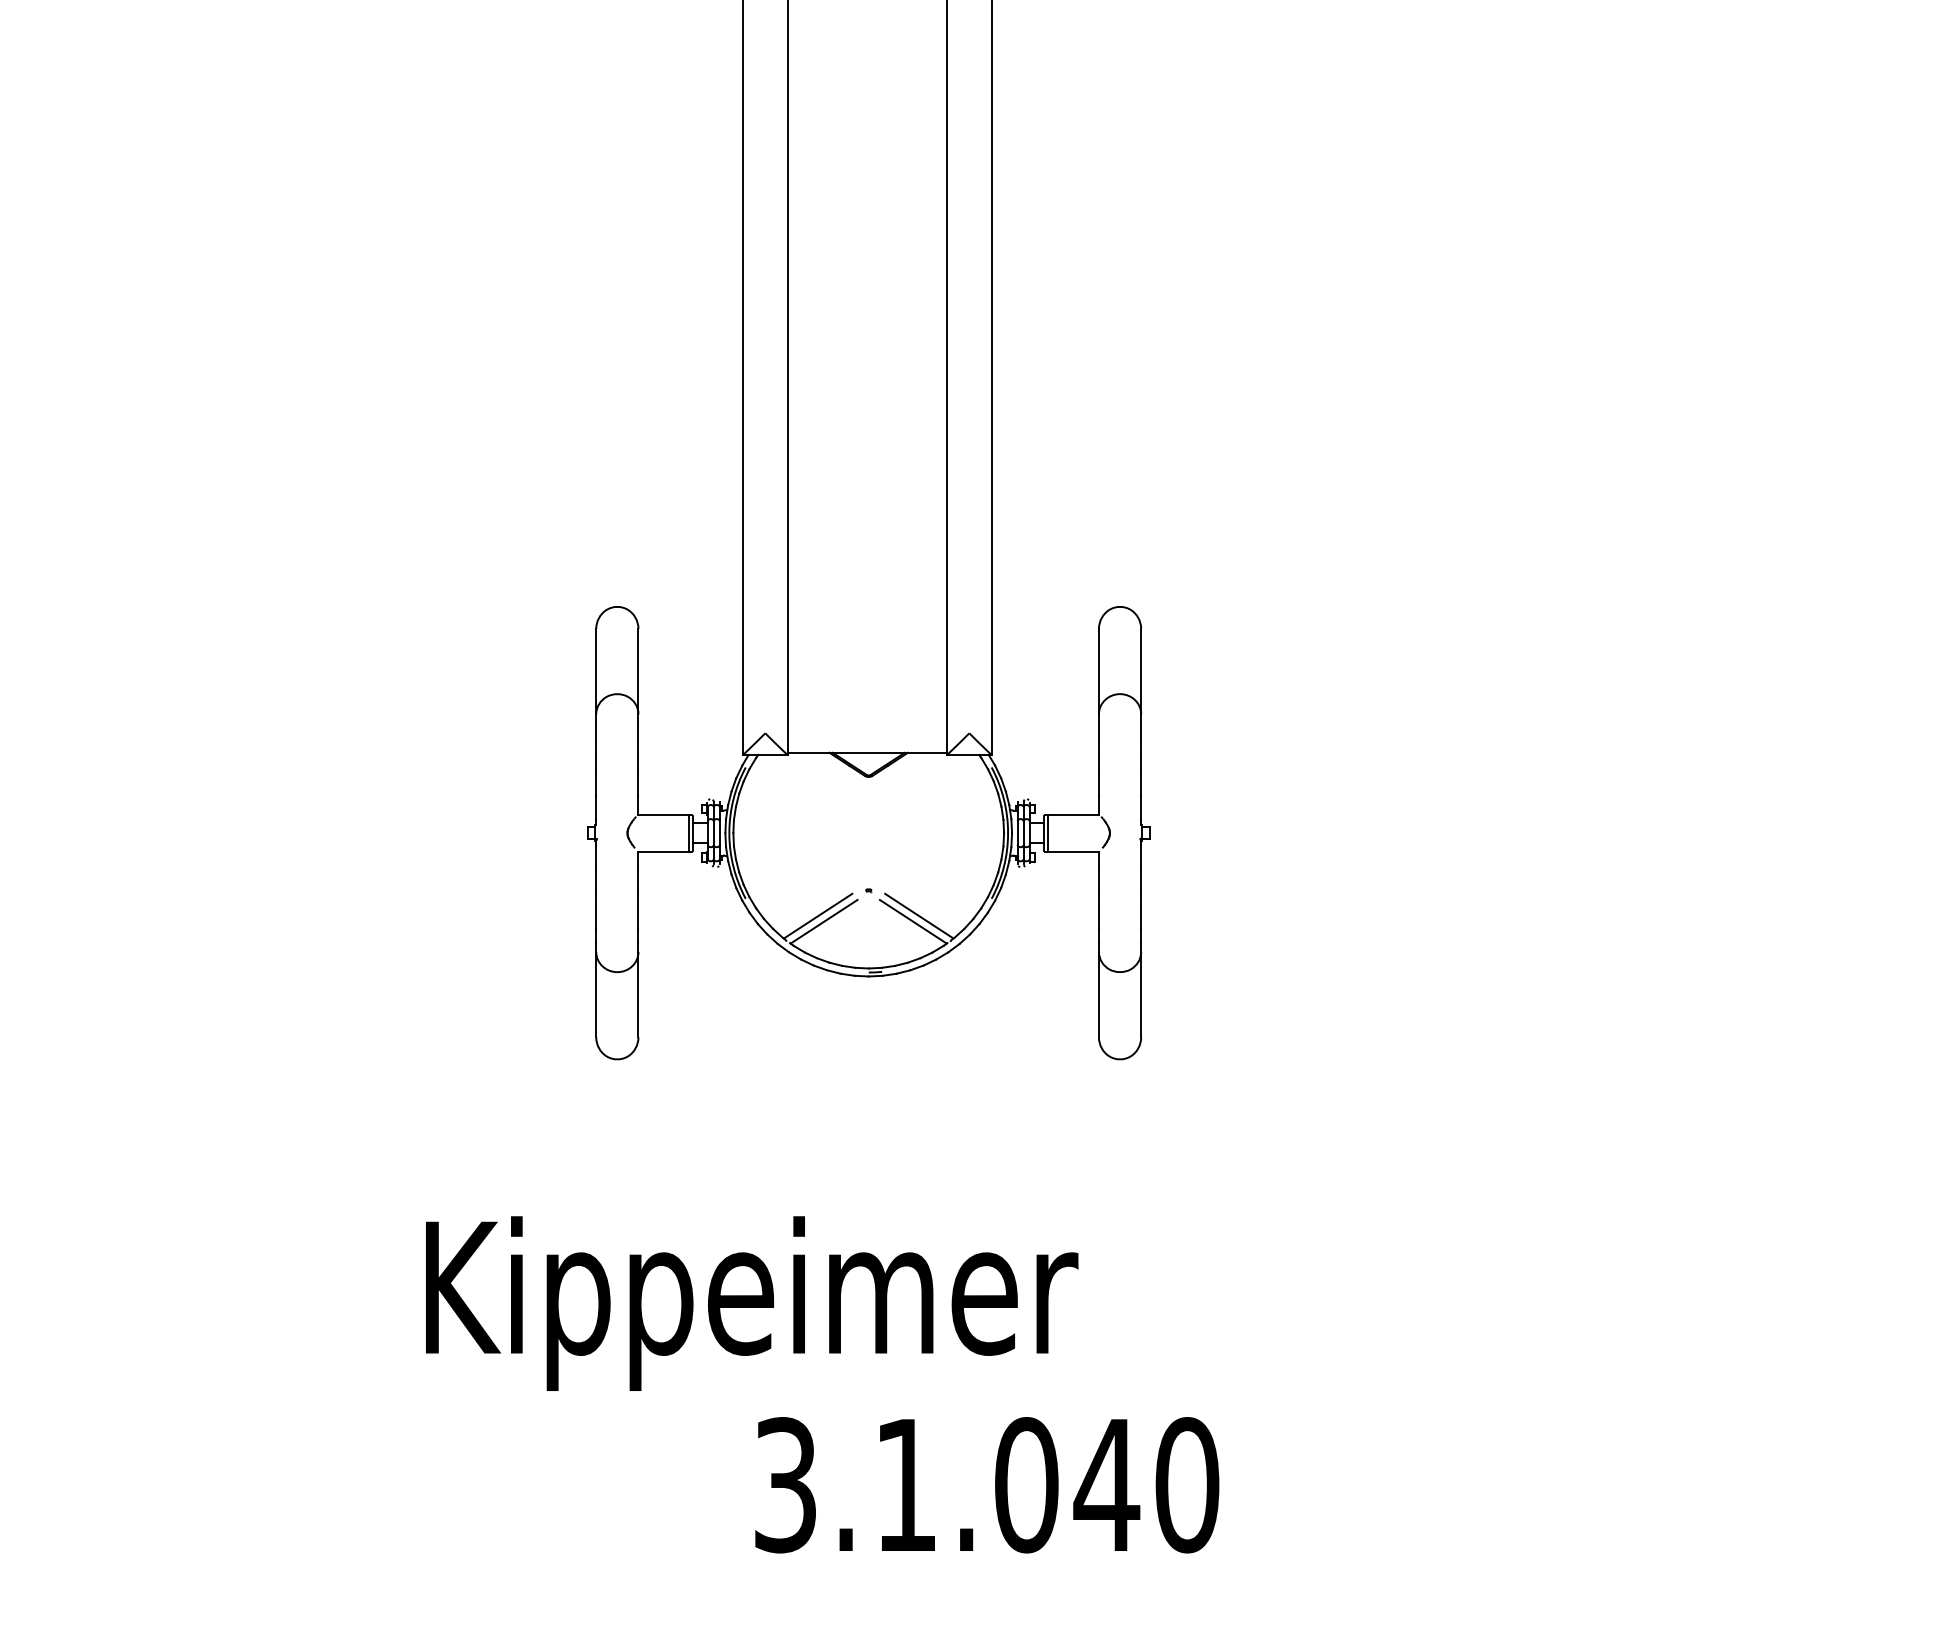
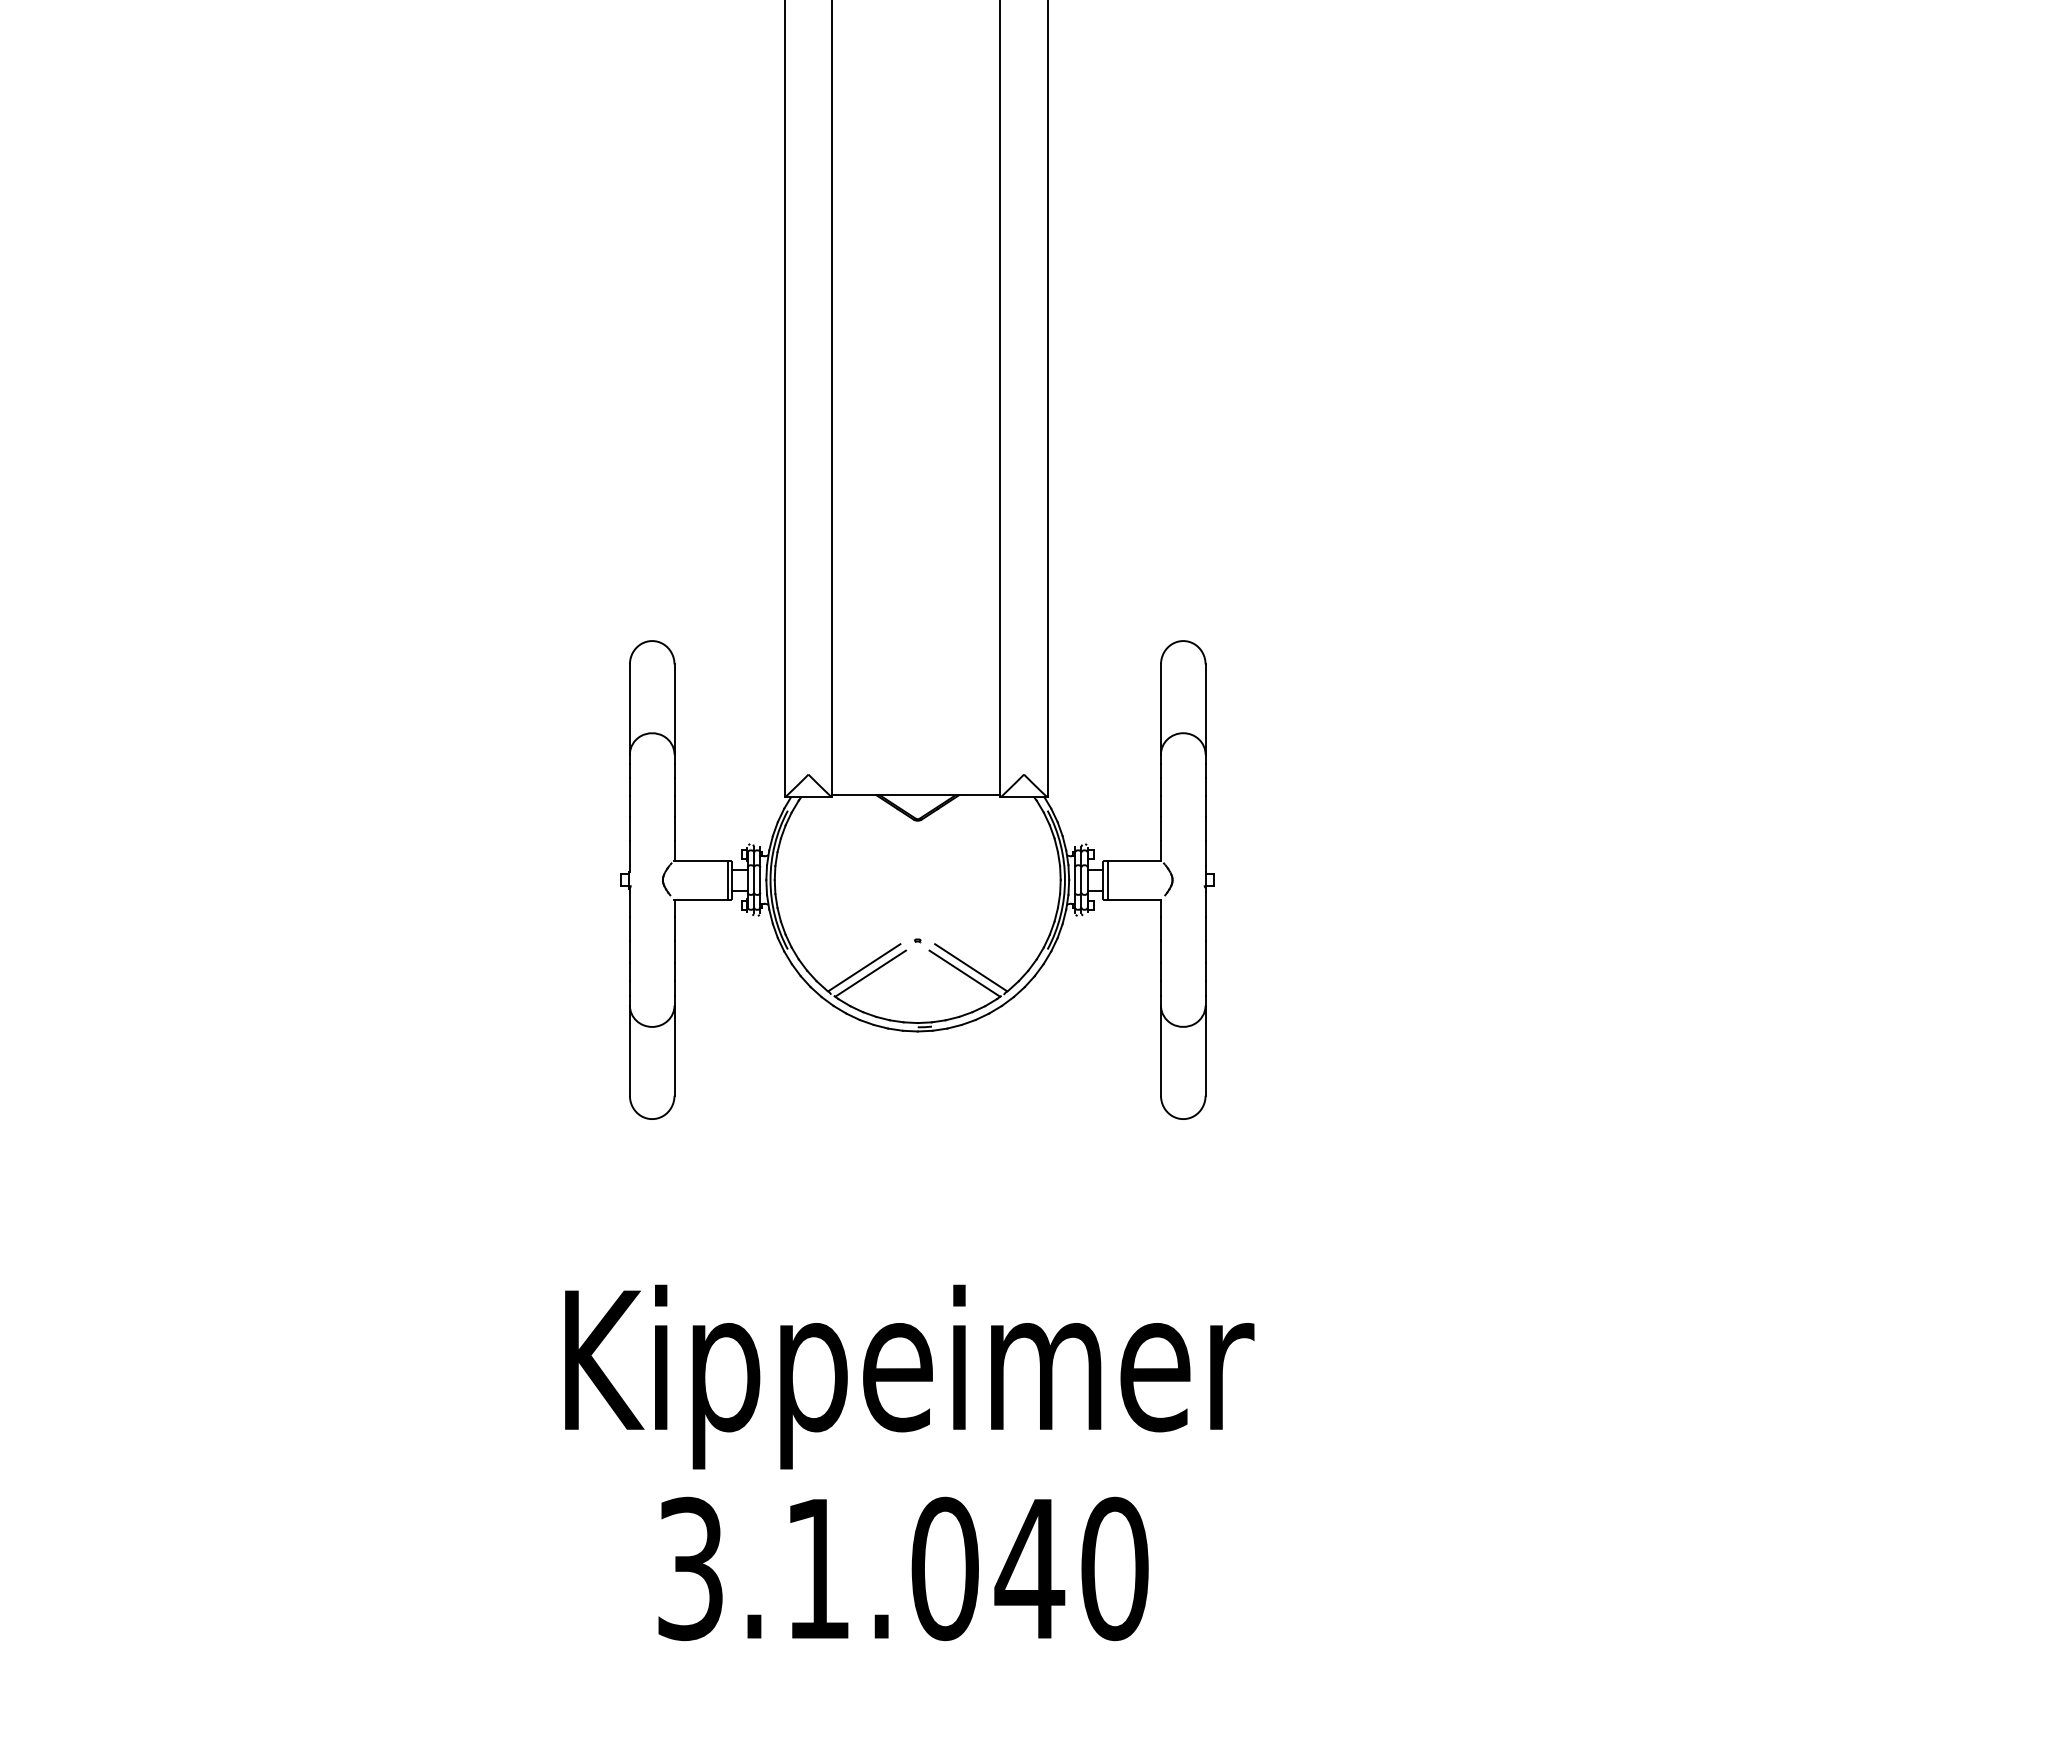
text: (752, 1303) -> (910, 1376), moved
text: (987, 1485) -> (903, 1569), moved

